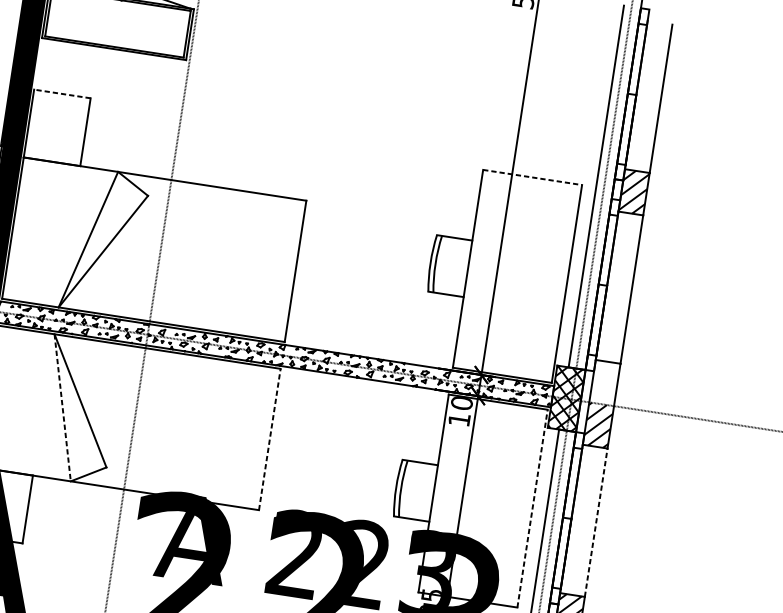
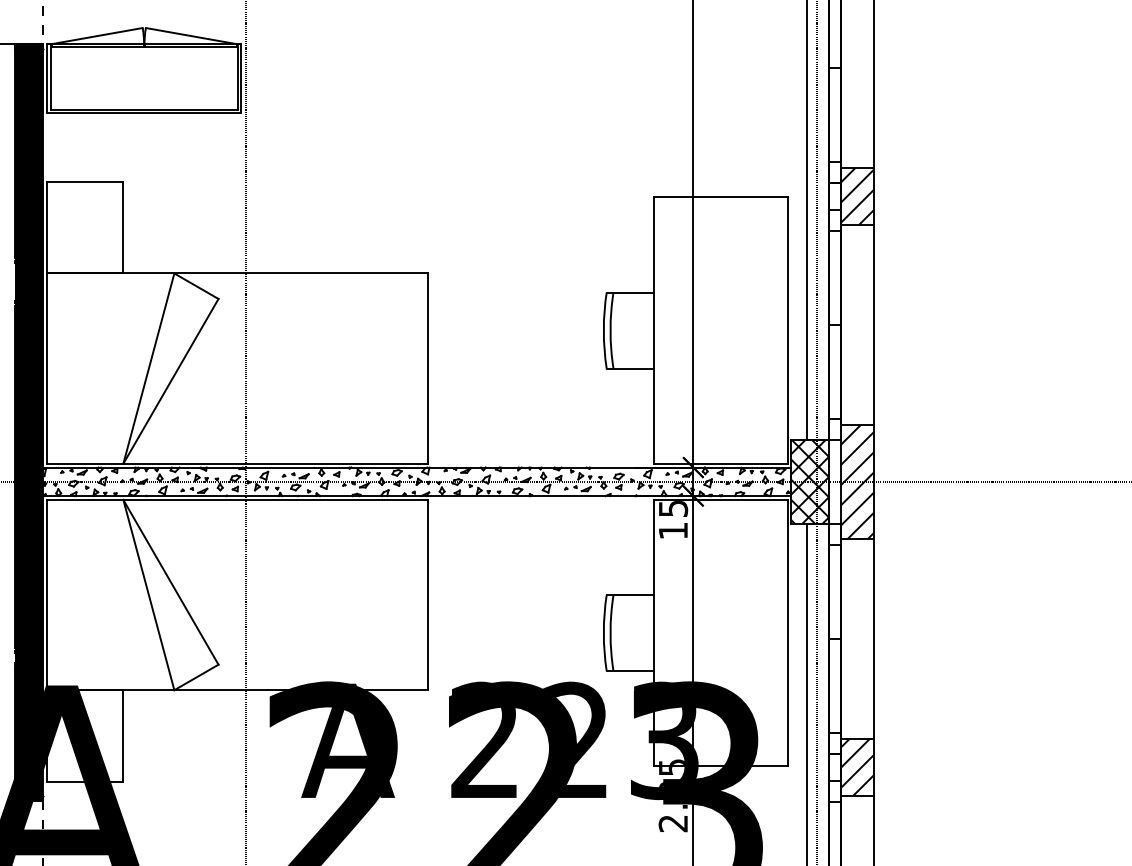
line: (61, 94) -> (84, 182), dashed -> solid
line: (532, 177) -> (720, 197), dashed -> solid
hatch: (605, 382) -> (857, 452), added
text: (461, 403) -> (673, 509), 10 -> 15
line: (63, 408) -> (149, 595), dashed -> solid
line: (269, 439) -> (427, 594), dashed -> solid
line: (532, 508) -> (787, 632), dashed -> solid
line: (596, 522) -> (874, 638), dashed -> solid

